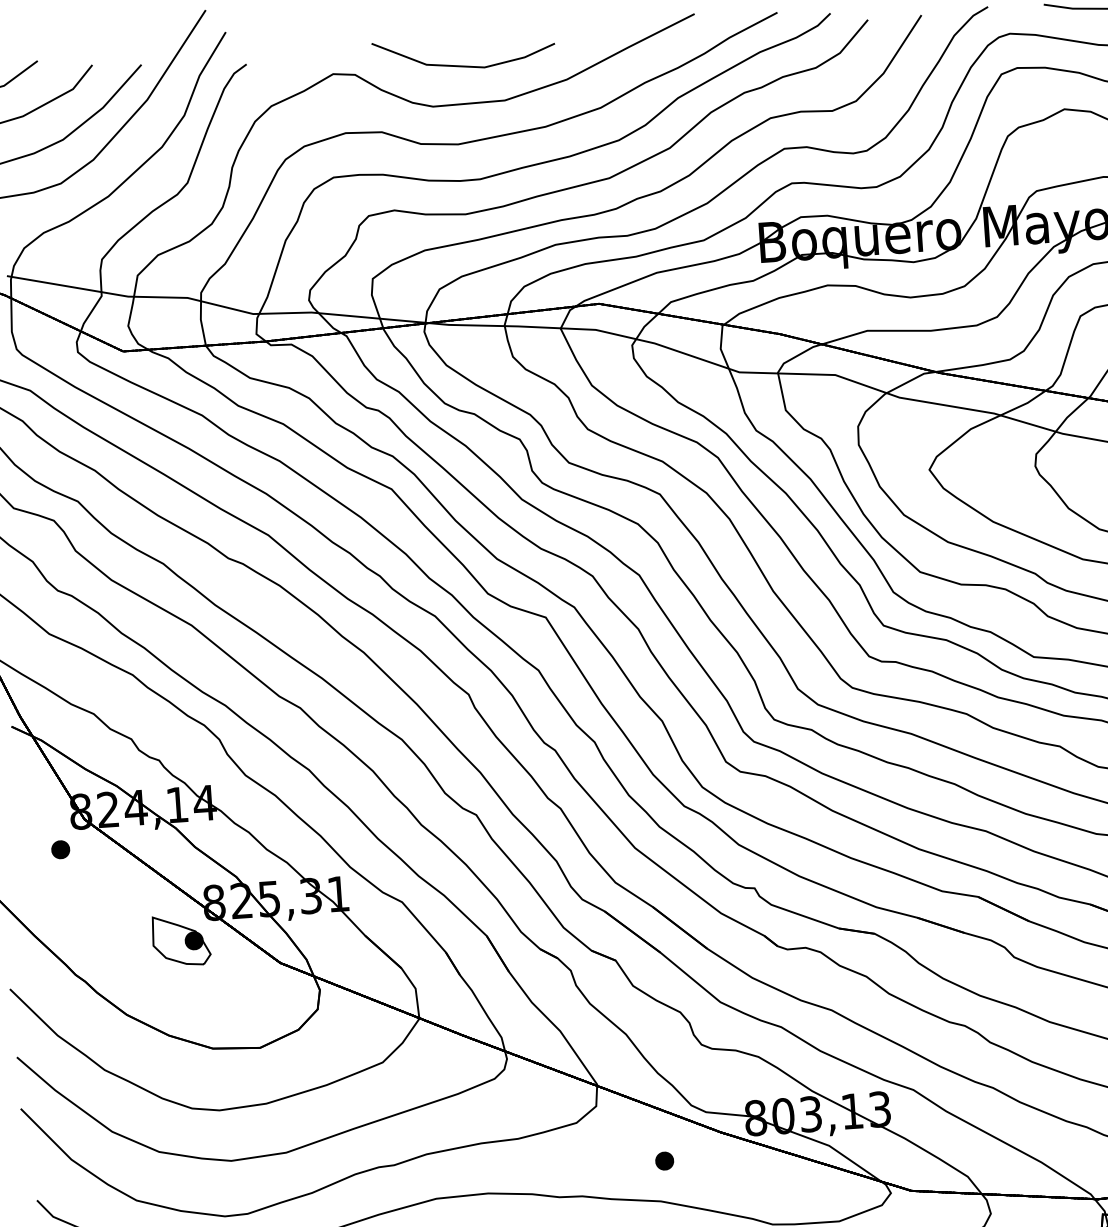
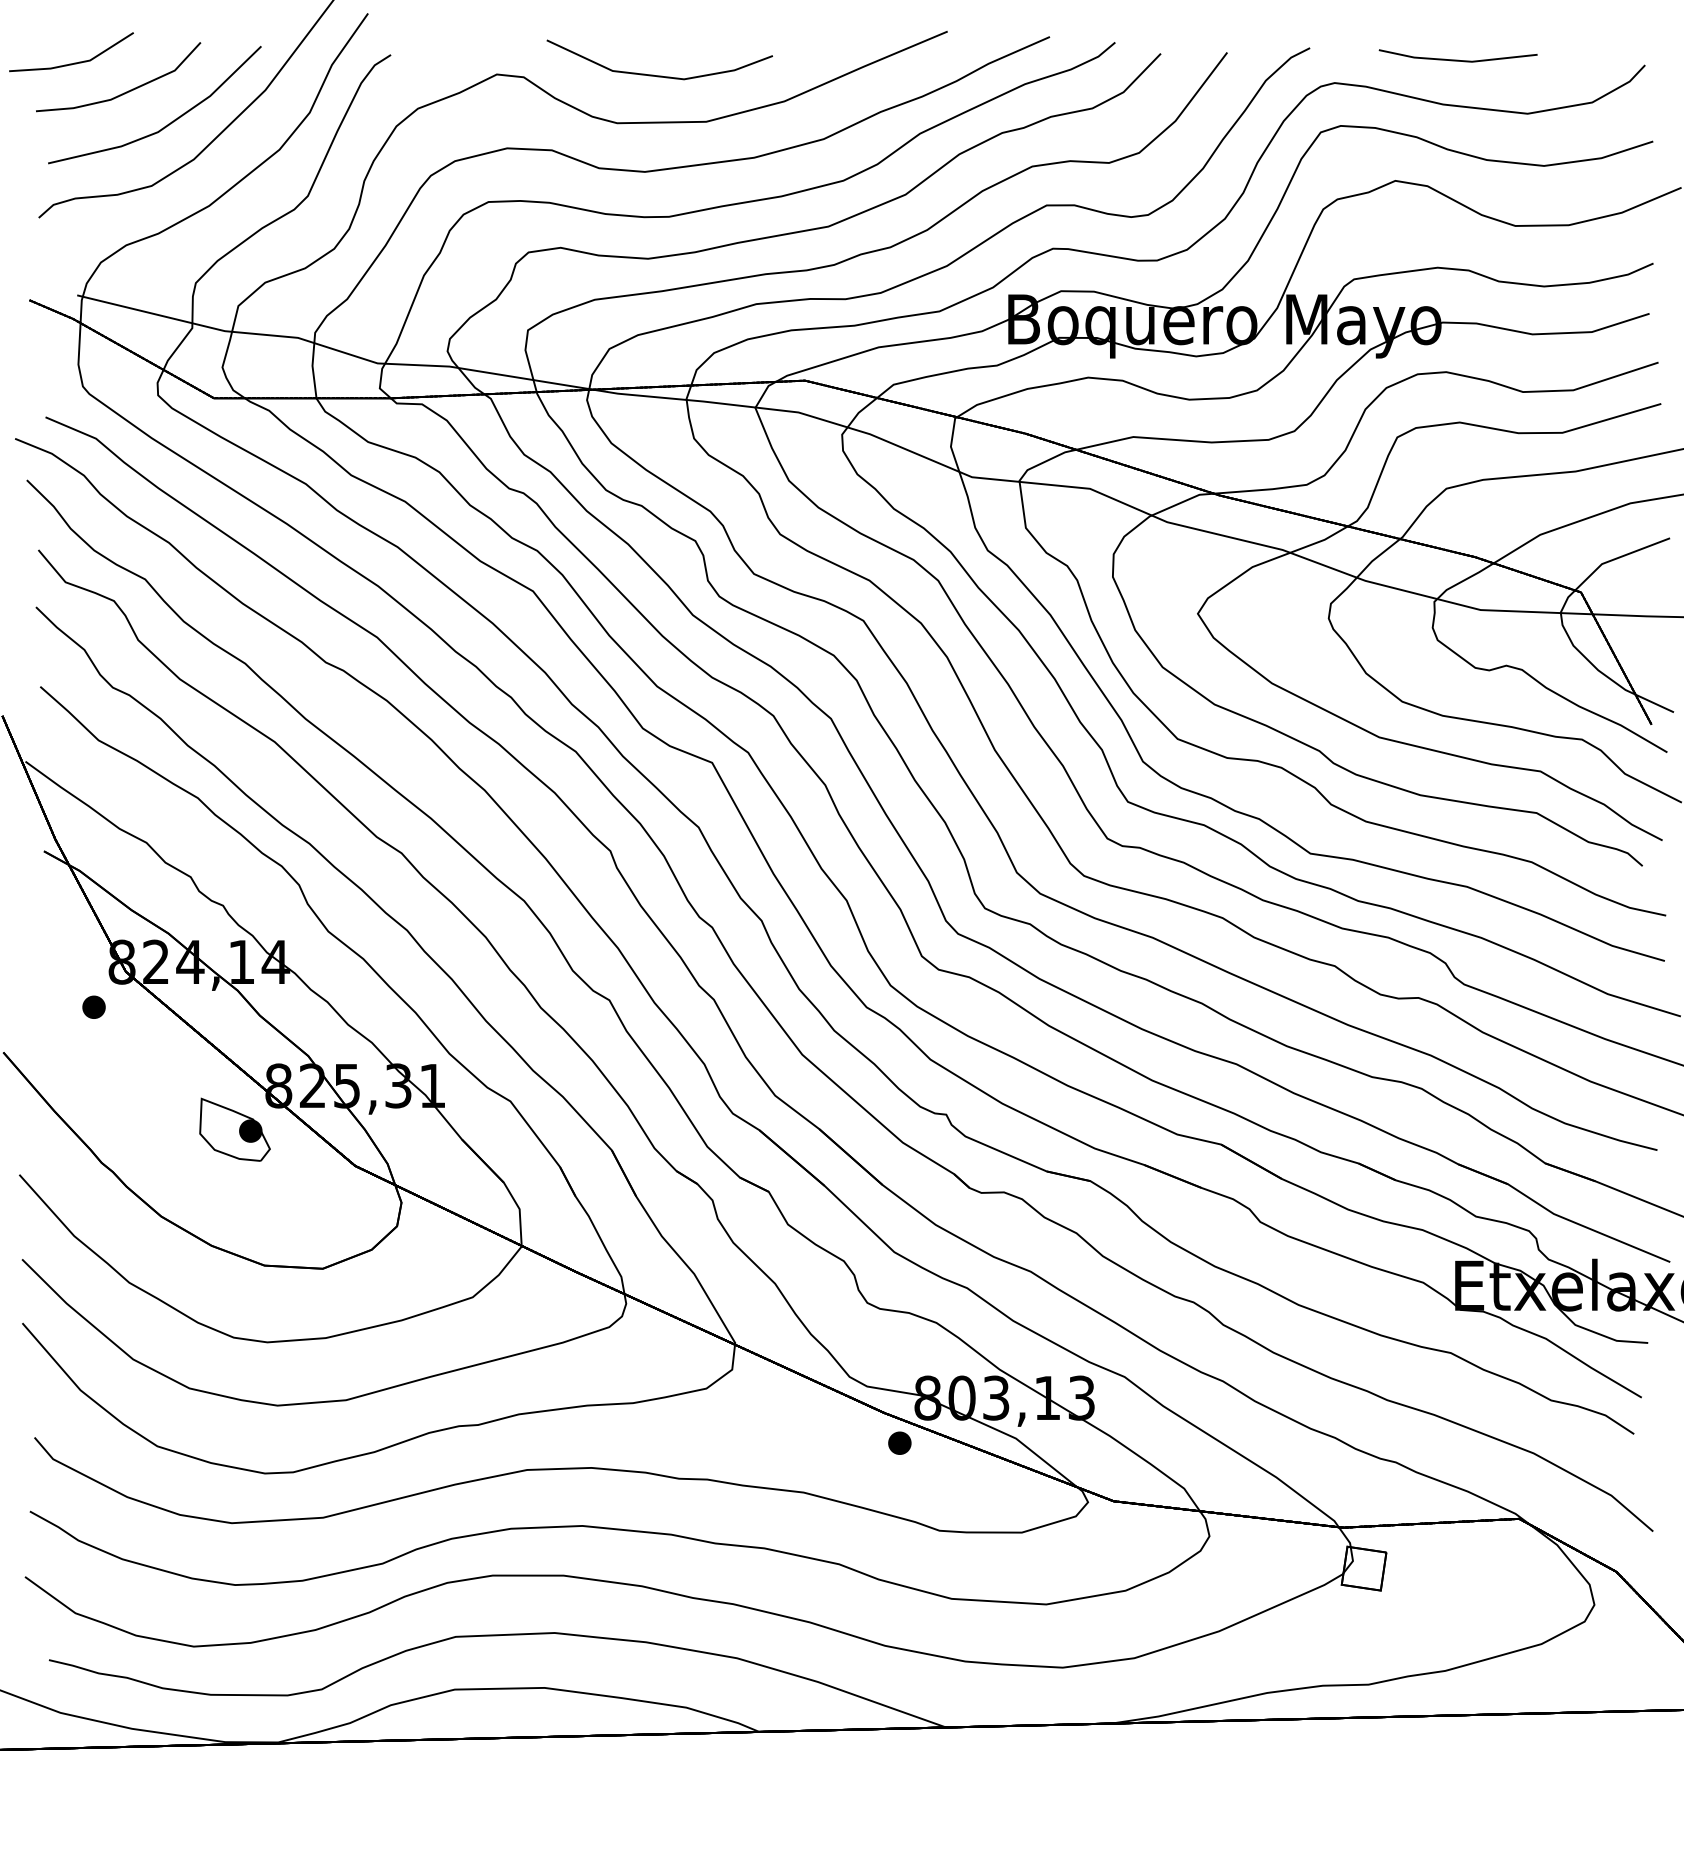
part: (664, 1160) -> (899, 1442), moved

